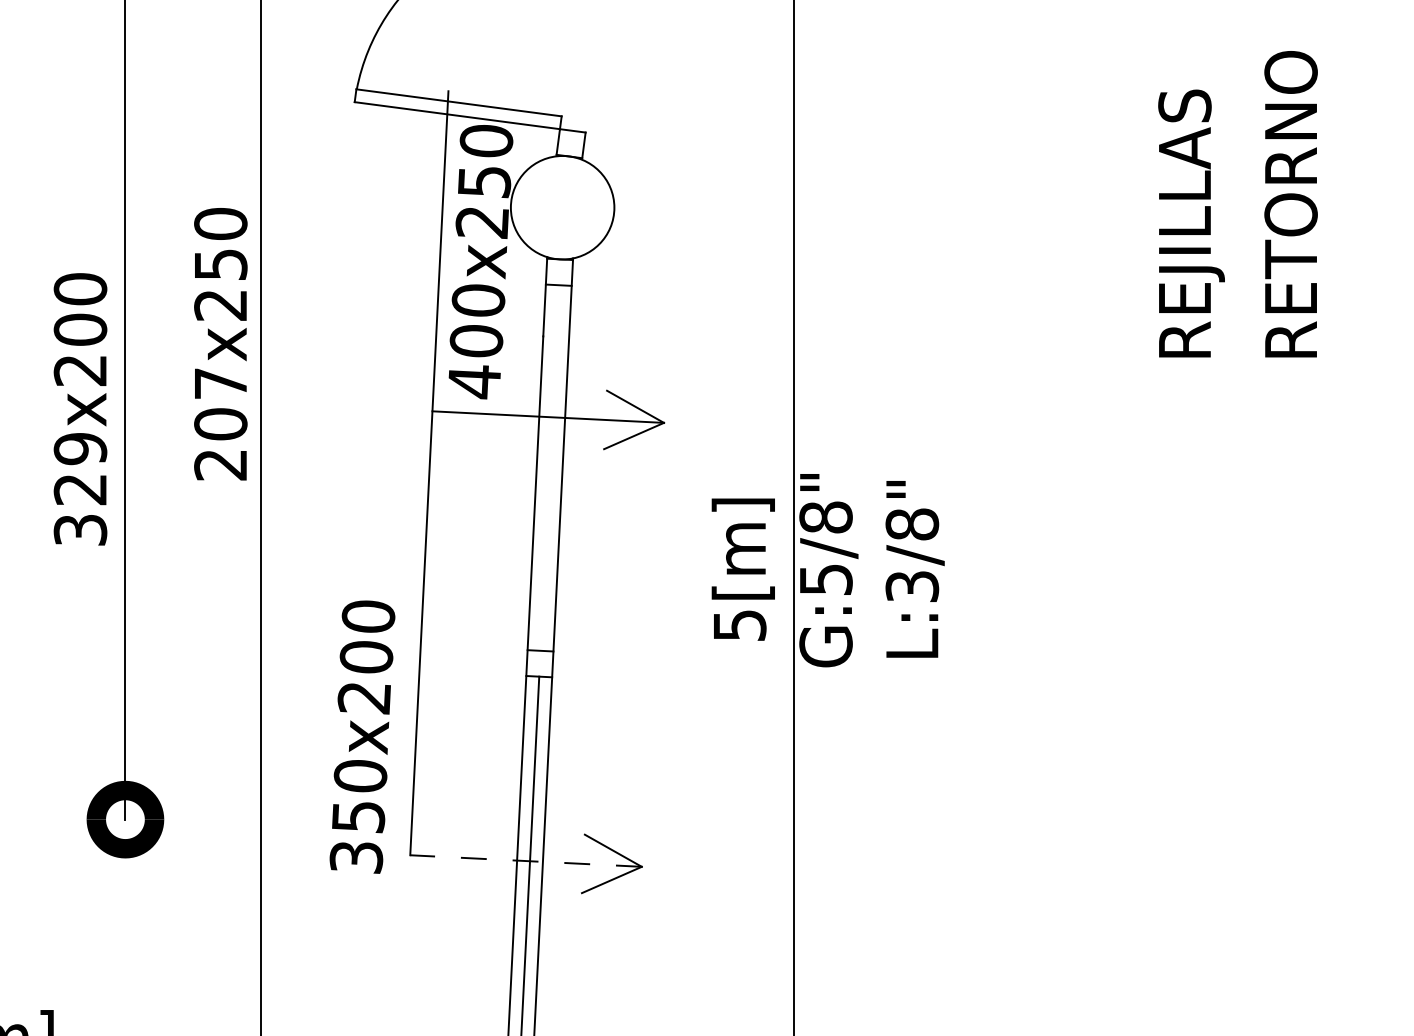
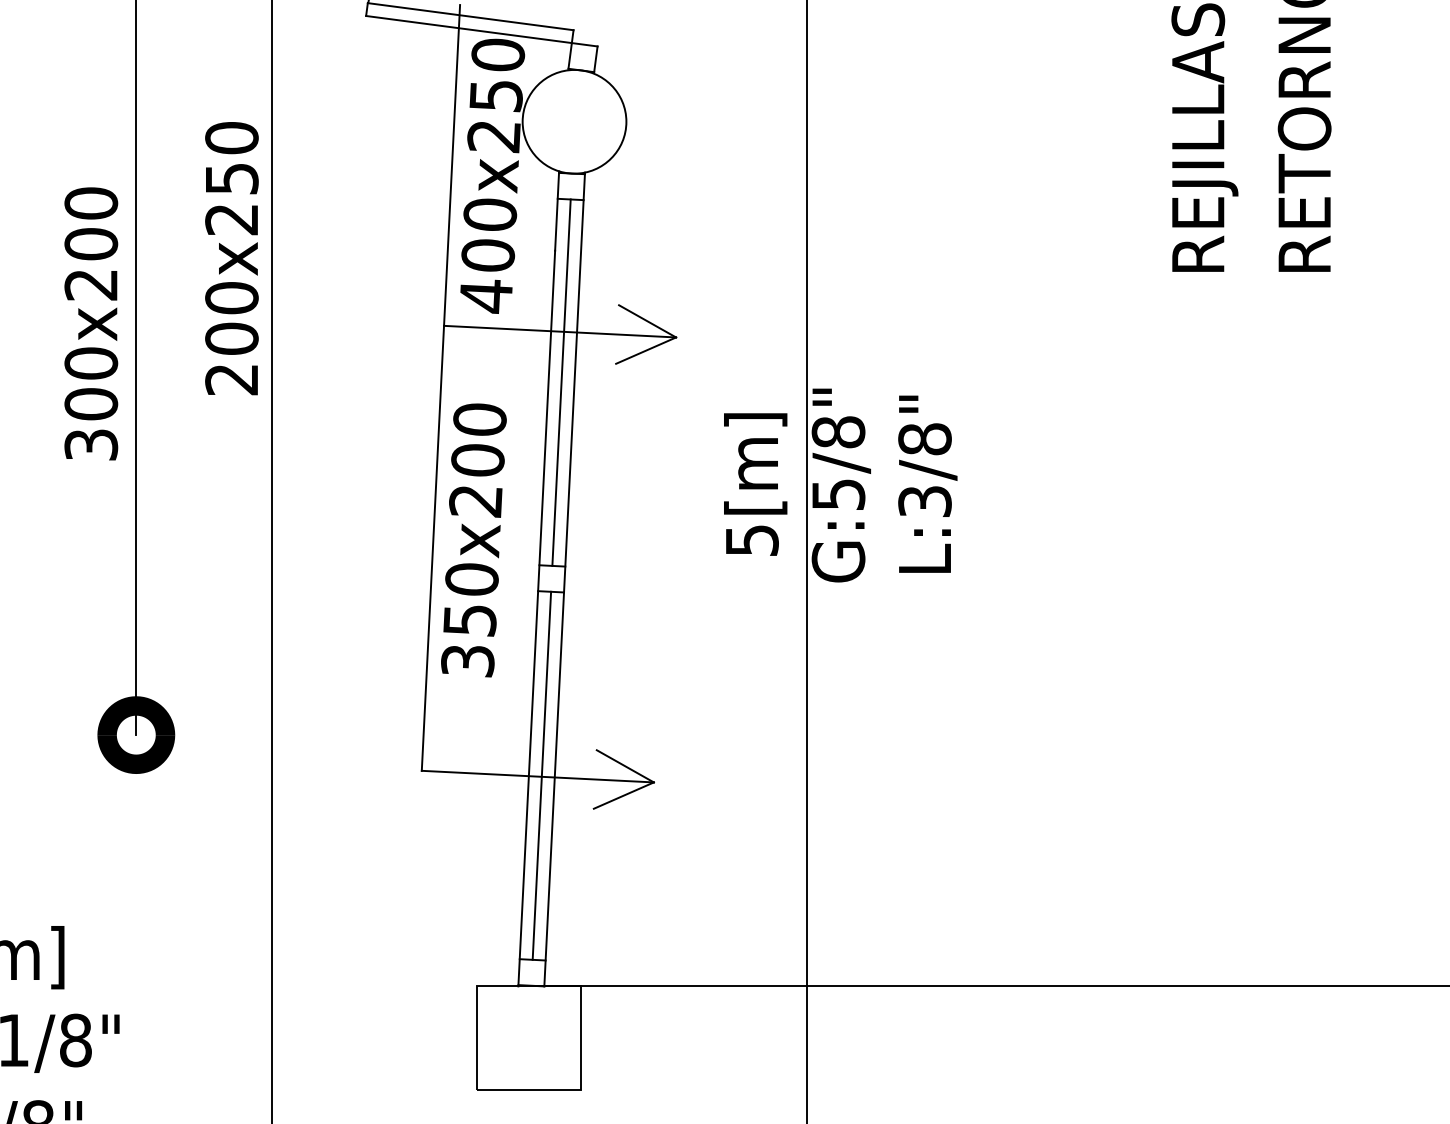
text: (220, 384) -> (231, 298), 207x250 -> 200x250
line: (549, 467) -> (561, 382), added
text: (80, 468) -> (91, 383), 329x200 -> 300x200
text: (362, 737) -> (473, 540), moved
line: (525, 860) -> (537, 776), dashed -> solid

